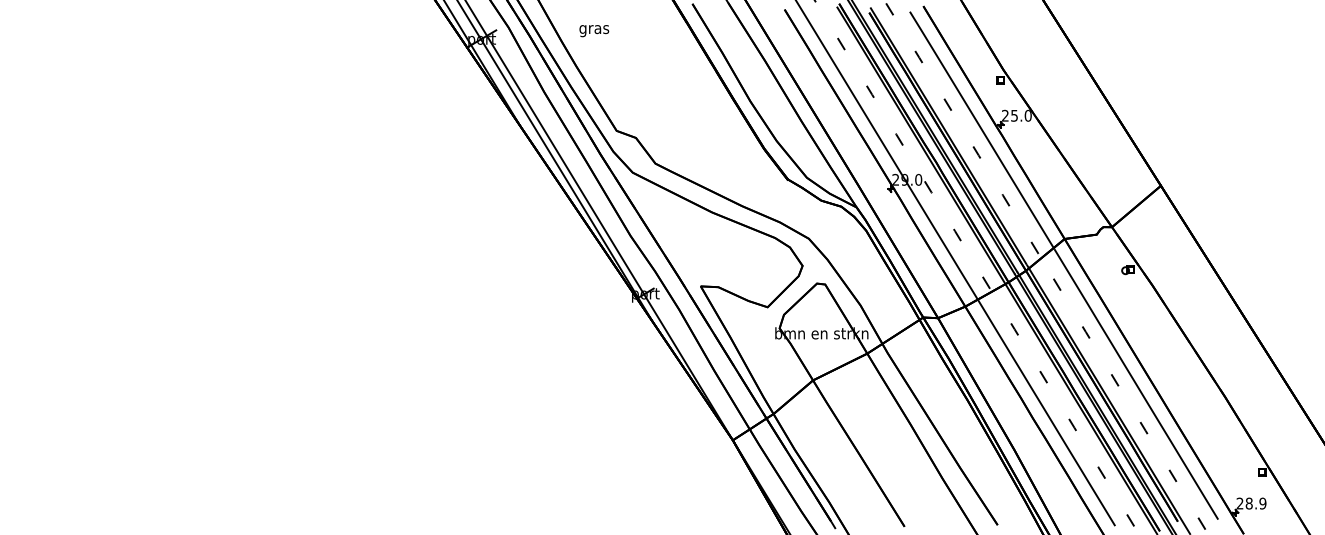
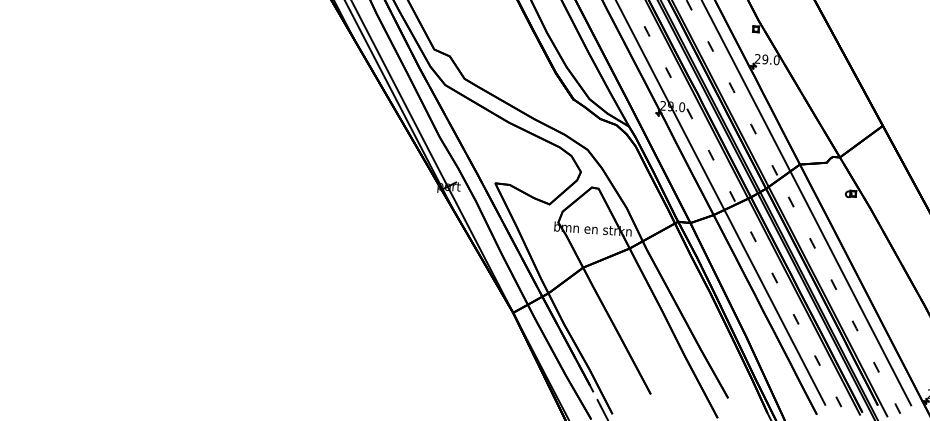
text: (1014, 115) -> (765, 59), 25.0 -> 29.0

